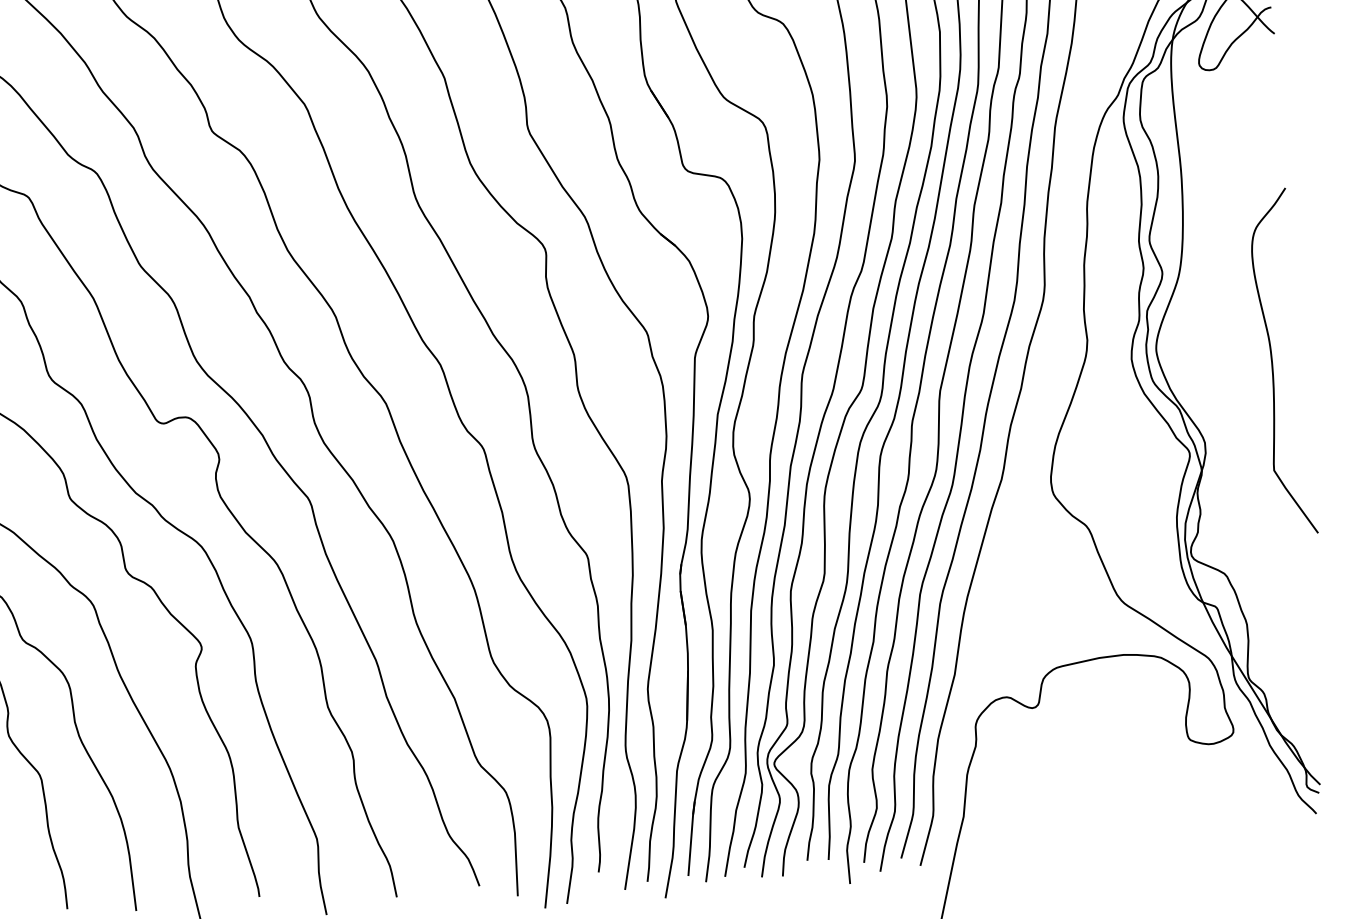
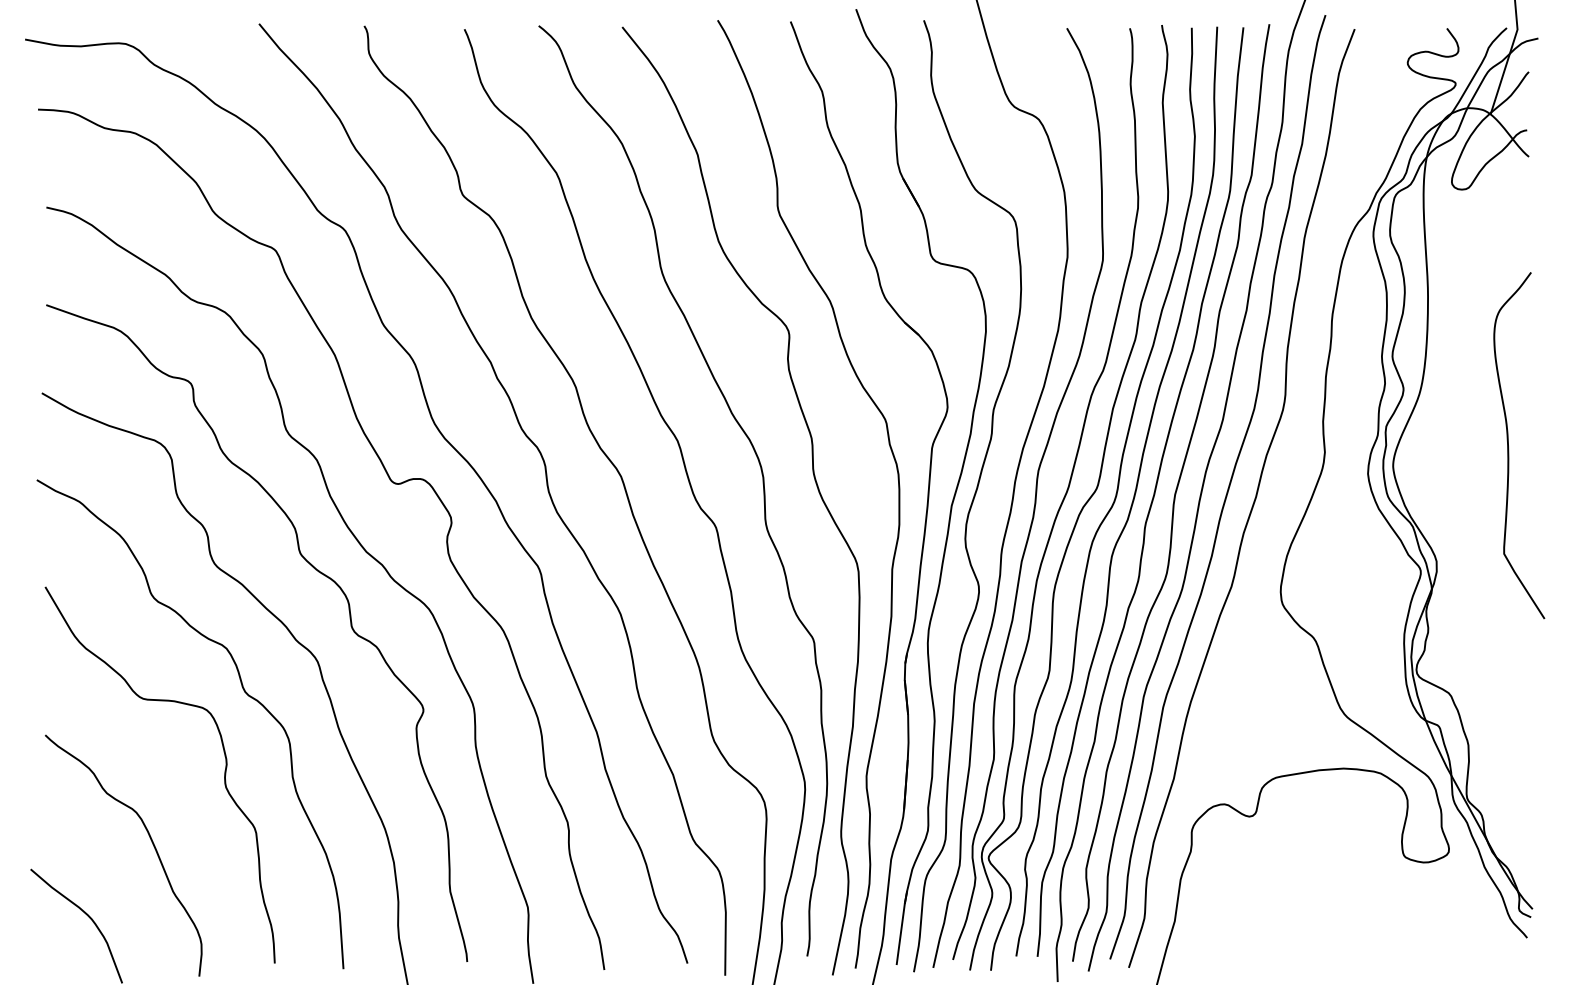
curve: (1273, 365) -> (1509, 448), moved

